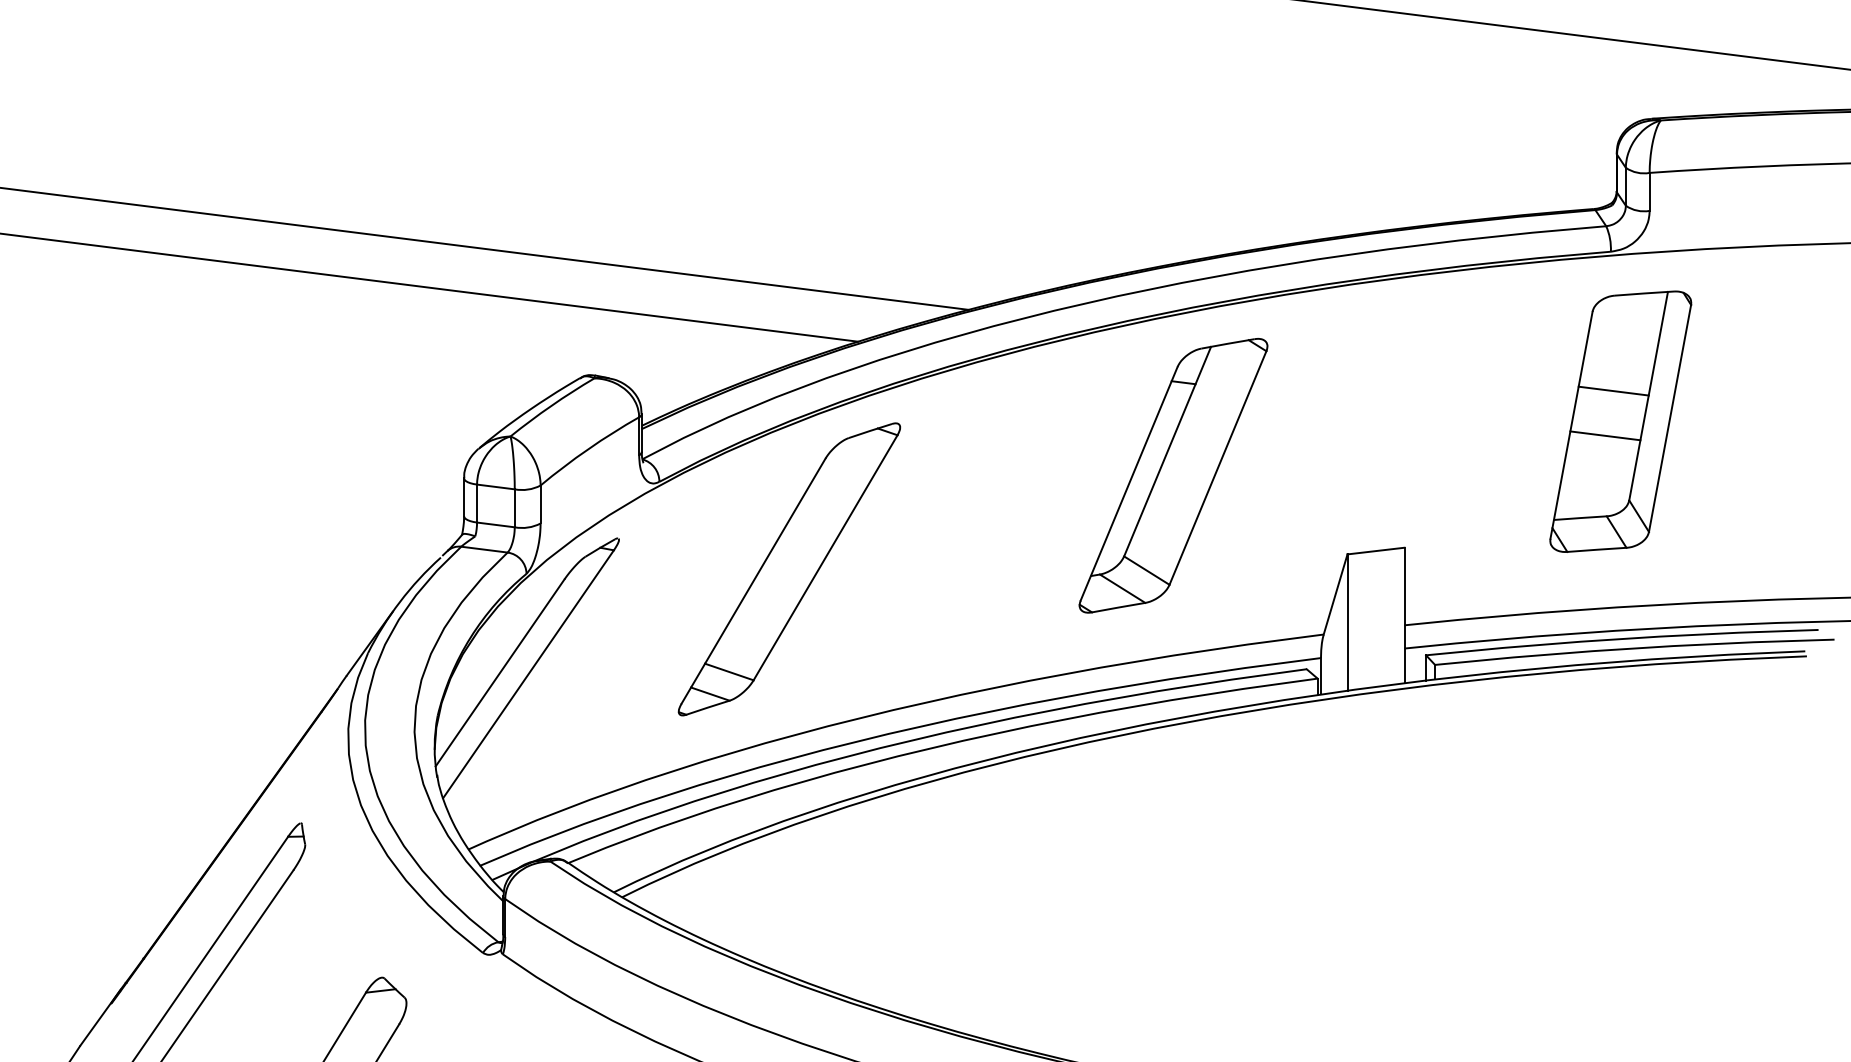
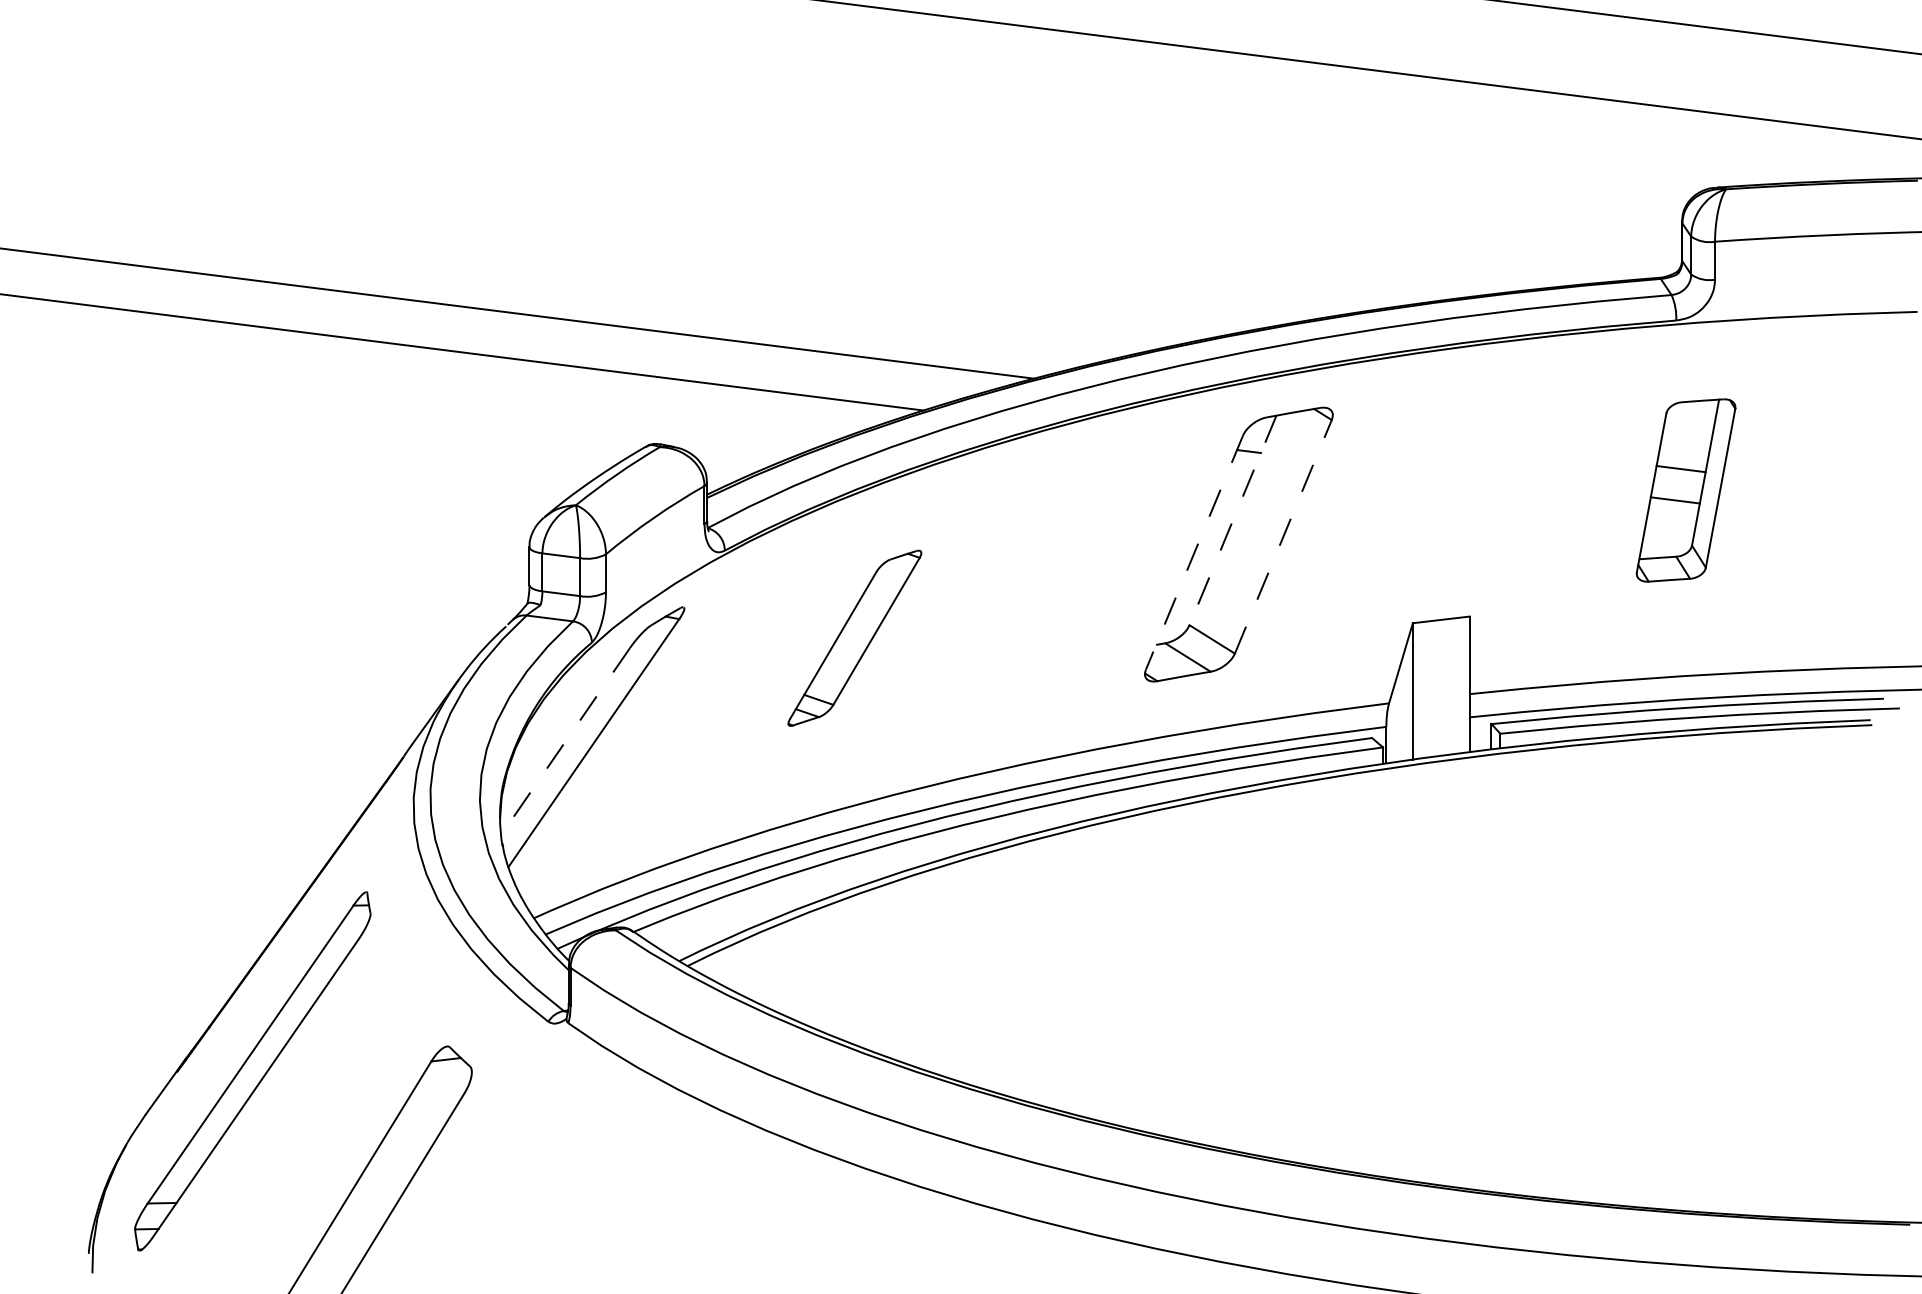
part: (1620, 421) -> (1685, 490), size x0.7
line: (1167, 451) -> (1232, 520), solid -> dashed
line: (1218, 467) -> (1283, 536), solid -> dashed
line: (1129, 484) -> (1194, 553), solid -> dashed
part: (789, 569) -> (854, 638), size x0.6
line: (500, 673) -> (565, 742), solid -> dashed

